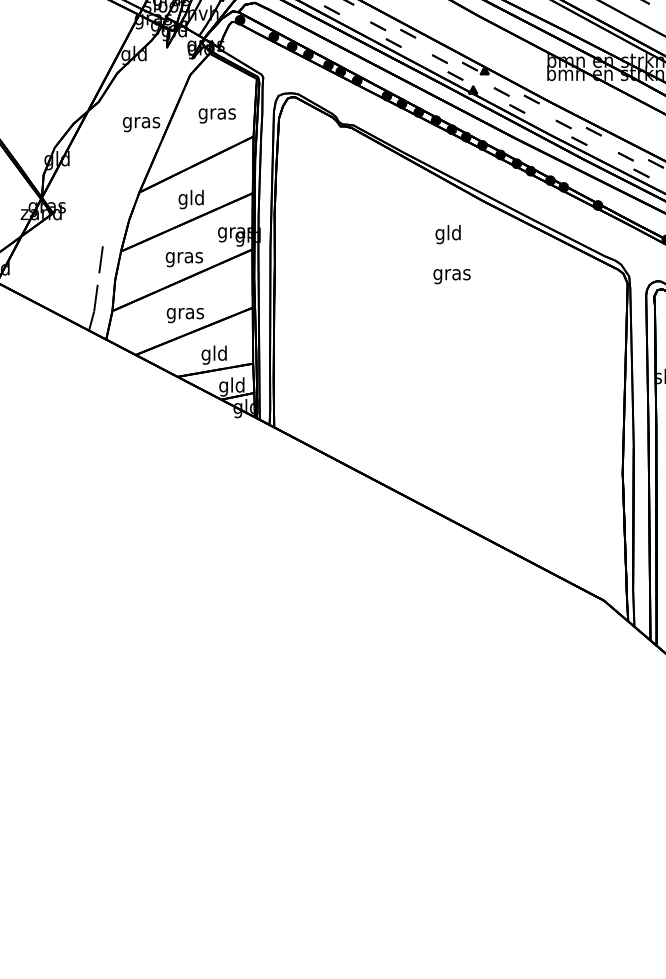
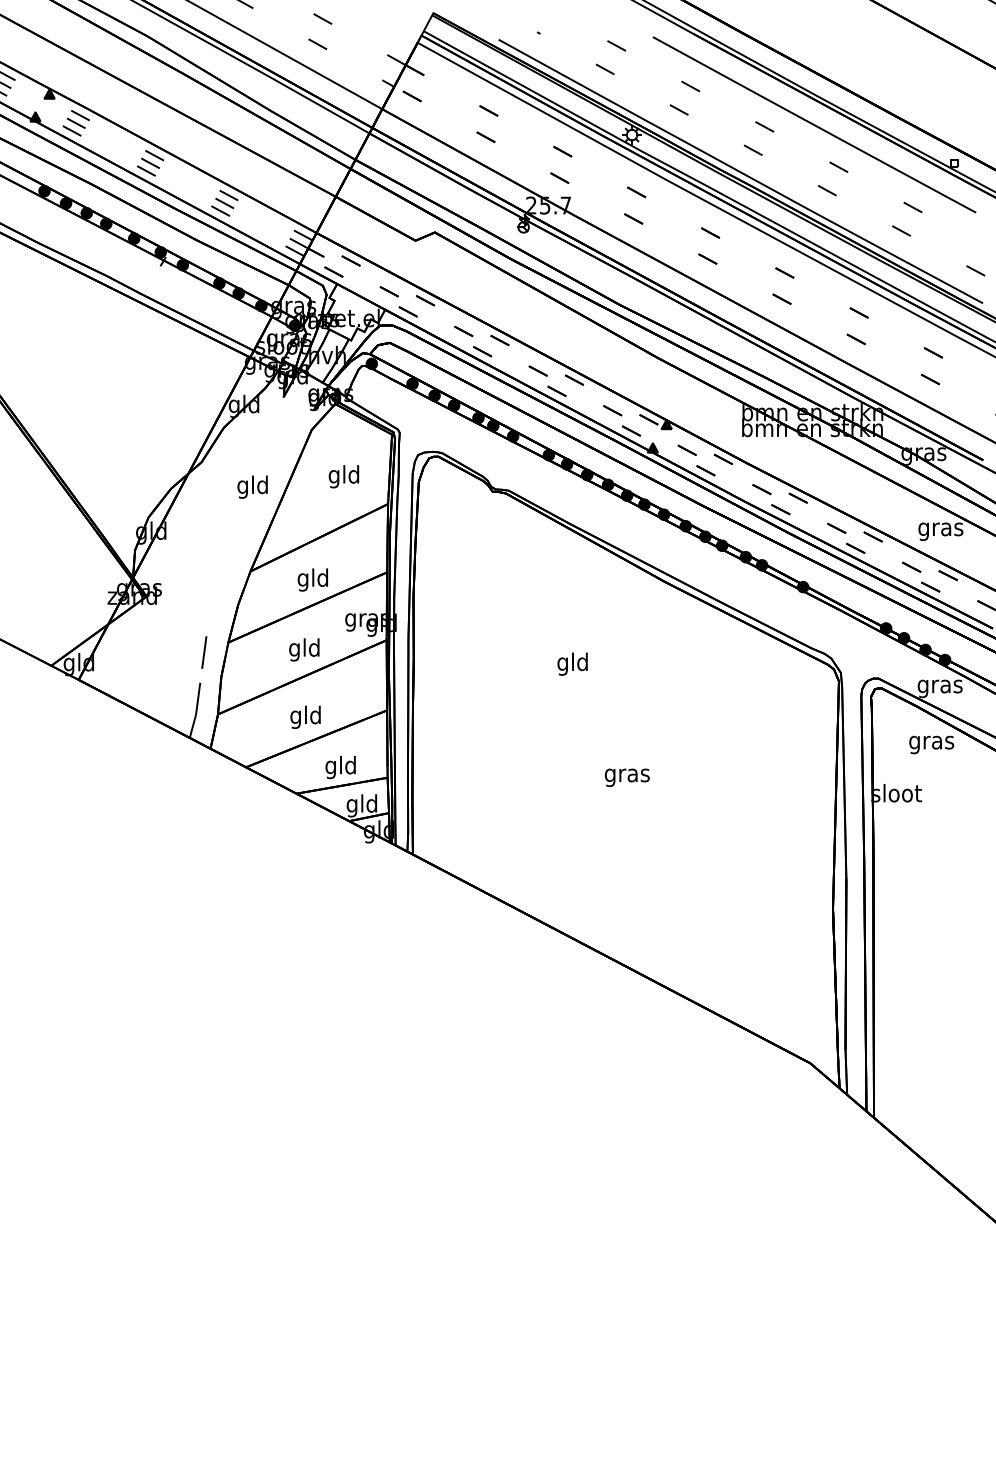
text: (217, 113) -> (344, 476), gras -> gld
text: (141, 122) -> (252, 486), gras -> gld
text: (448, 234) -> (572, 663), moved
text: (184, 257) -> (304, 649), gras -> gld
text: (451, 276) -> (626, 777), moved
text: (185, 312) -> (305, 716), gras -> gld

